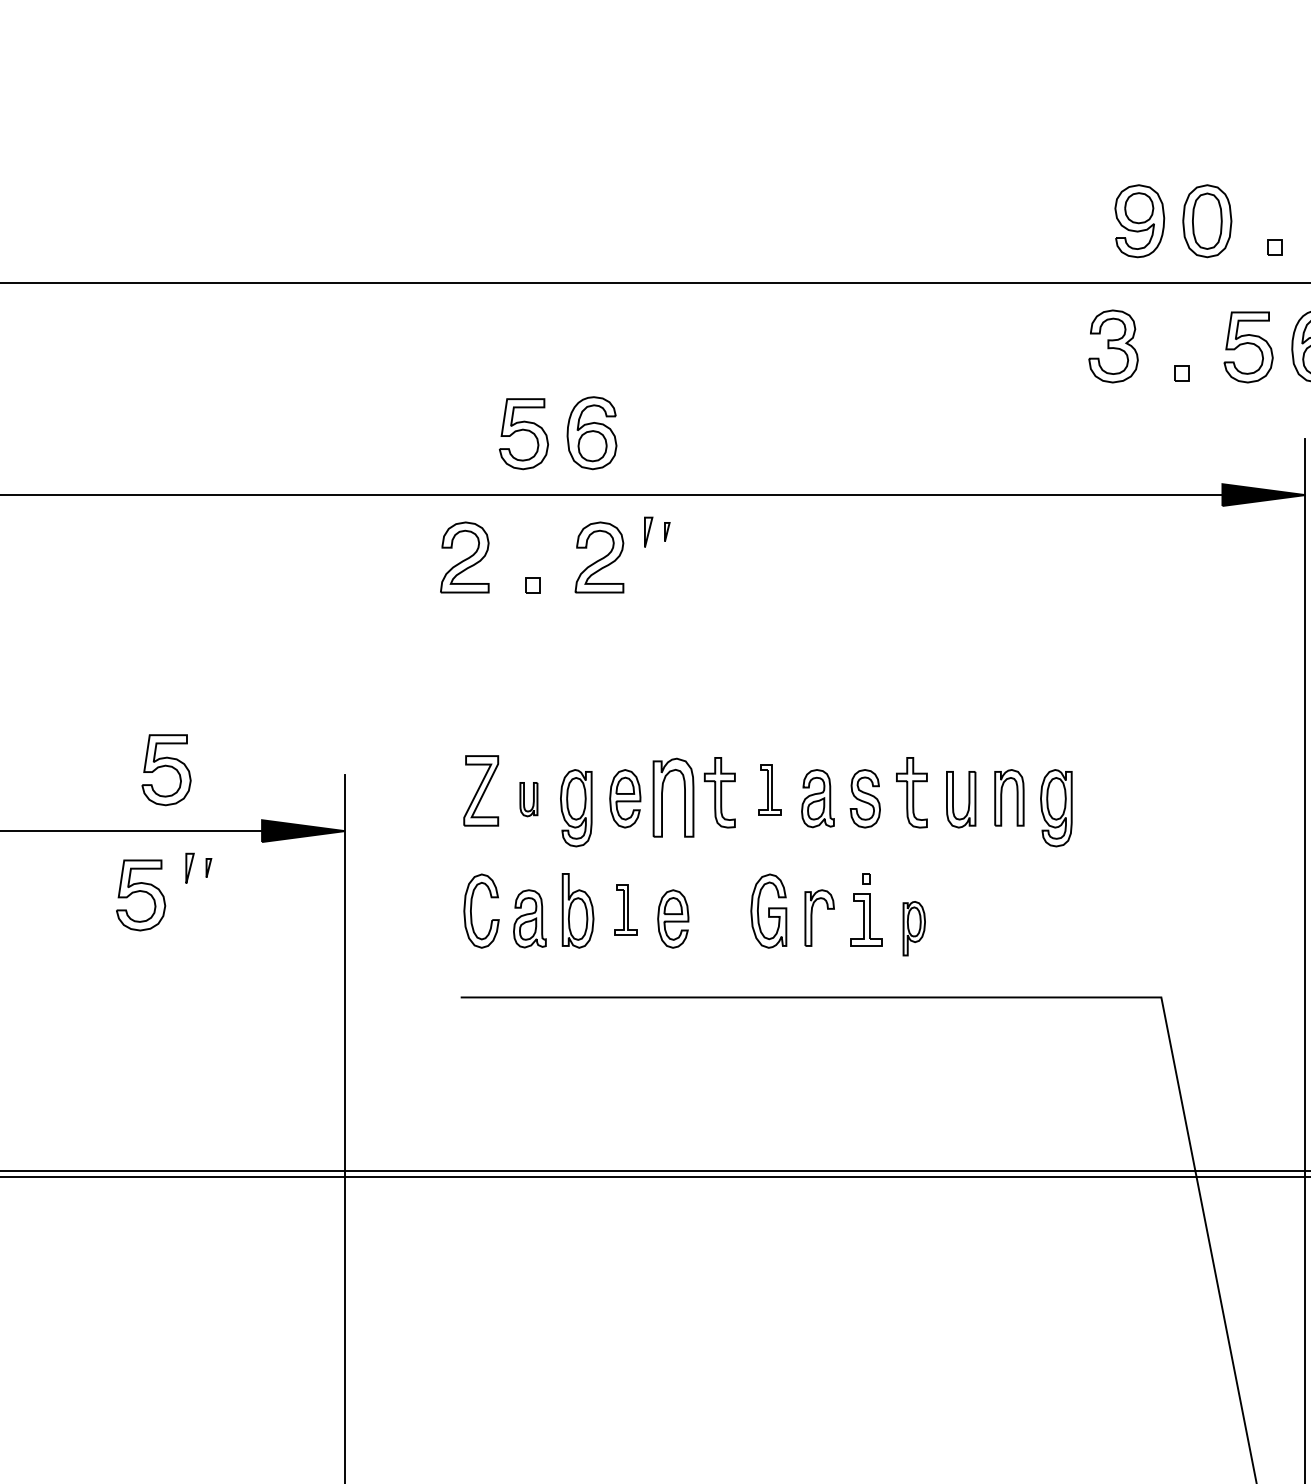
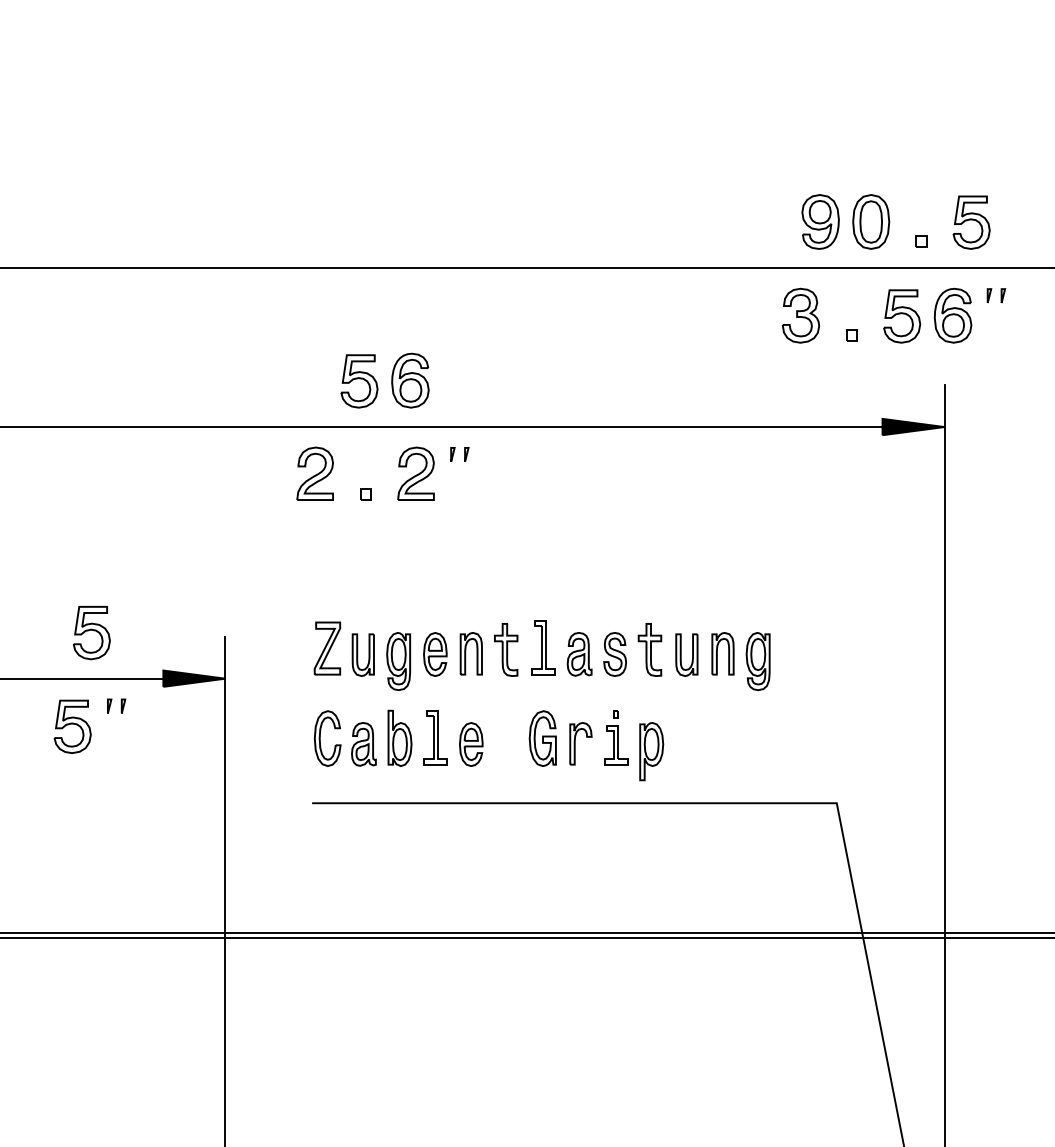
part: (648, 531) -> (452, 454), size x0.62
part: (769, 789) -> (543, 647), size x1.43
part: (672, 797) -> (470, 653), size x0.71
part: (527, 798) -> (362, 654), size x1.67
part: (190, 866) -> (109, 705), size x0.62
part: (625, 909) -> (435, 737), size x1.43
part: (913, 928) -> (651, 751), size x1.43

